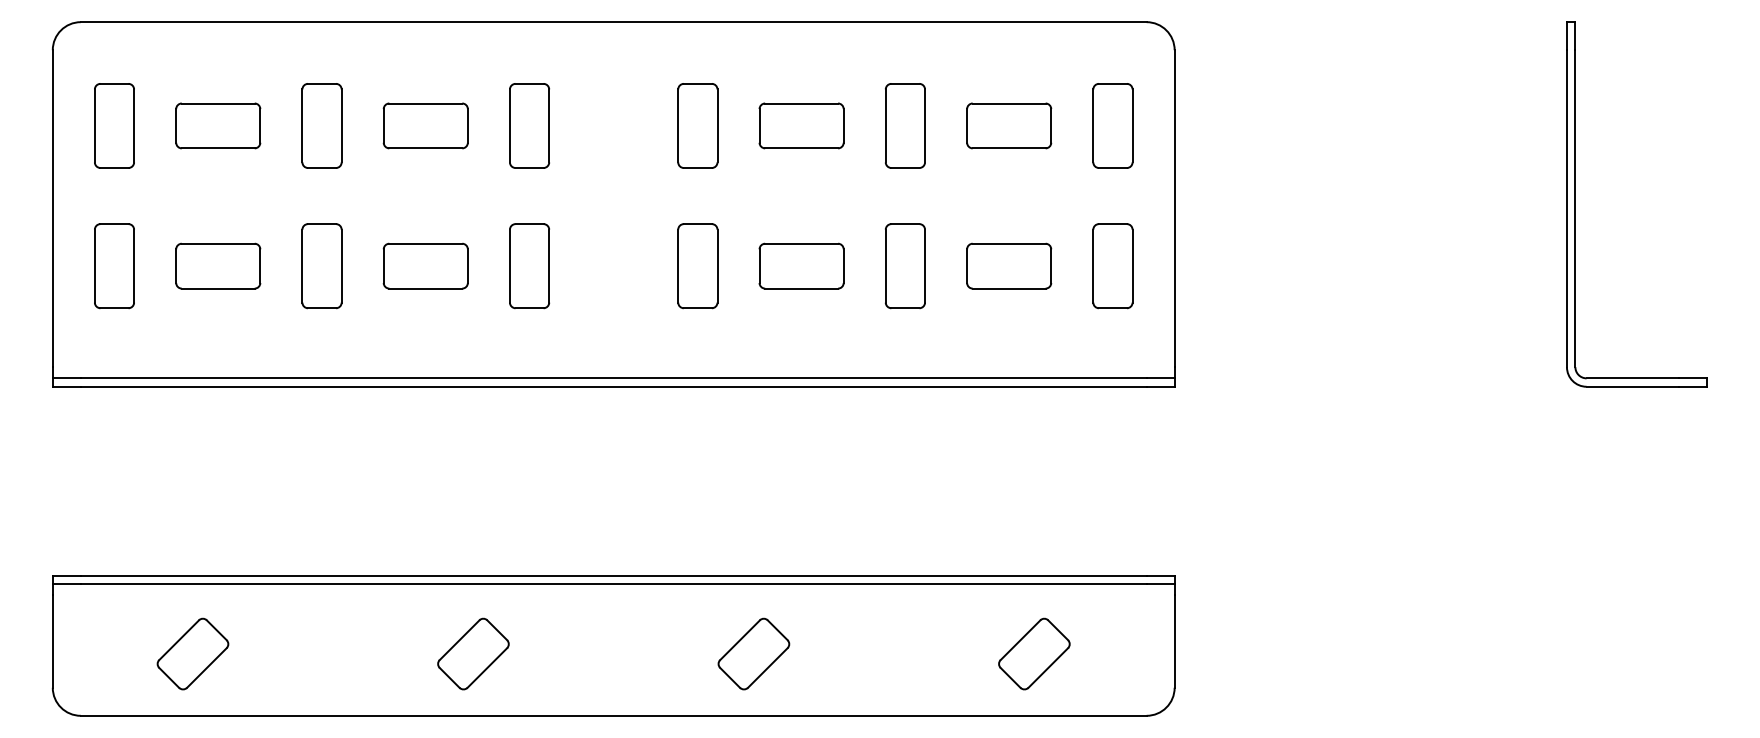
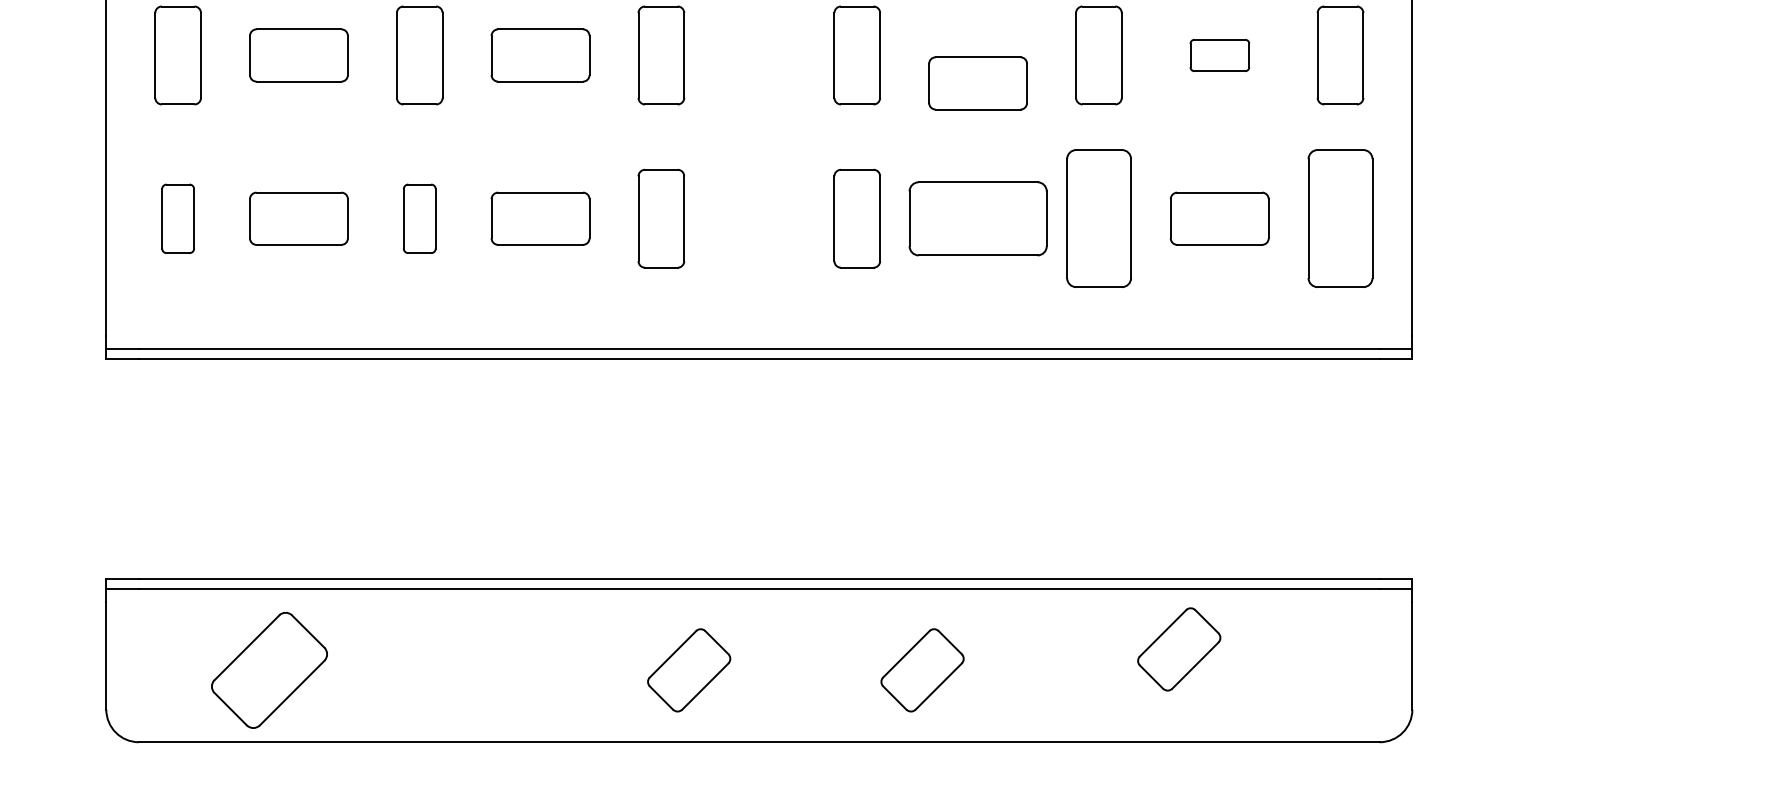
part: (801, 125) -> (977, 82), moved
part: (1009, 125) -> (1220, 54), size x0.6
part: (801, 265) -> (977, 217), size x1.4
part: (114, 266) -> (178, 219), size x0.7
part: (321, 266) -> (419, 219), size x0.7
part: (904, 266) -> (1097, 219), size x1.4
part: (1112, 266) -> (1340, 219), size x1.4
part: (192, 653) -> (268, 669), size x1.4
part: (473, 653) -> (689, 669), moved
part: (1034, 653) -> (1179, 648), moved

